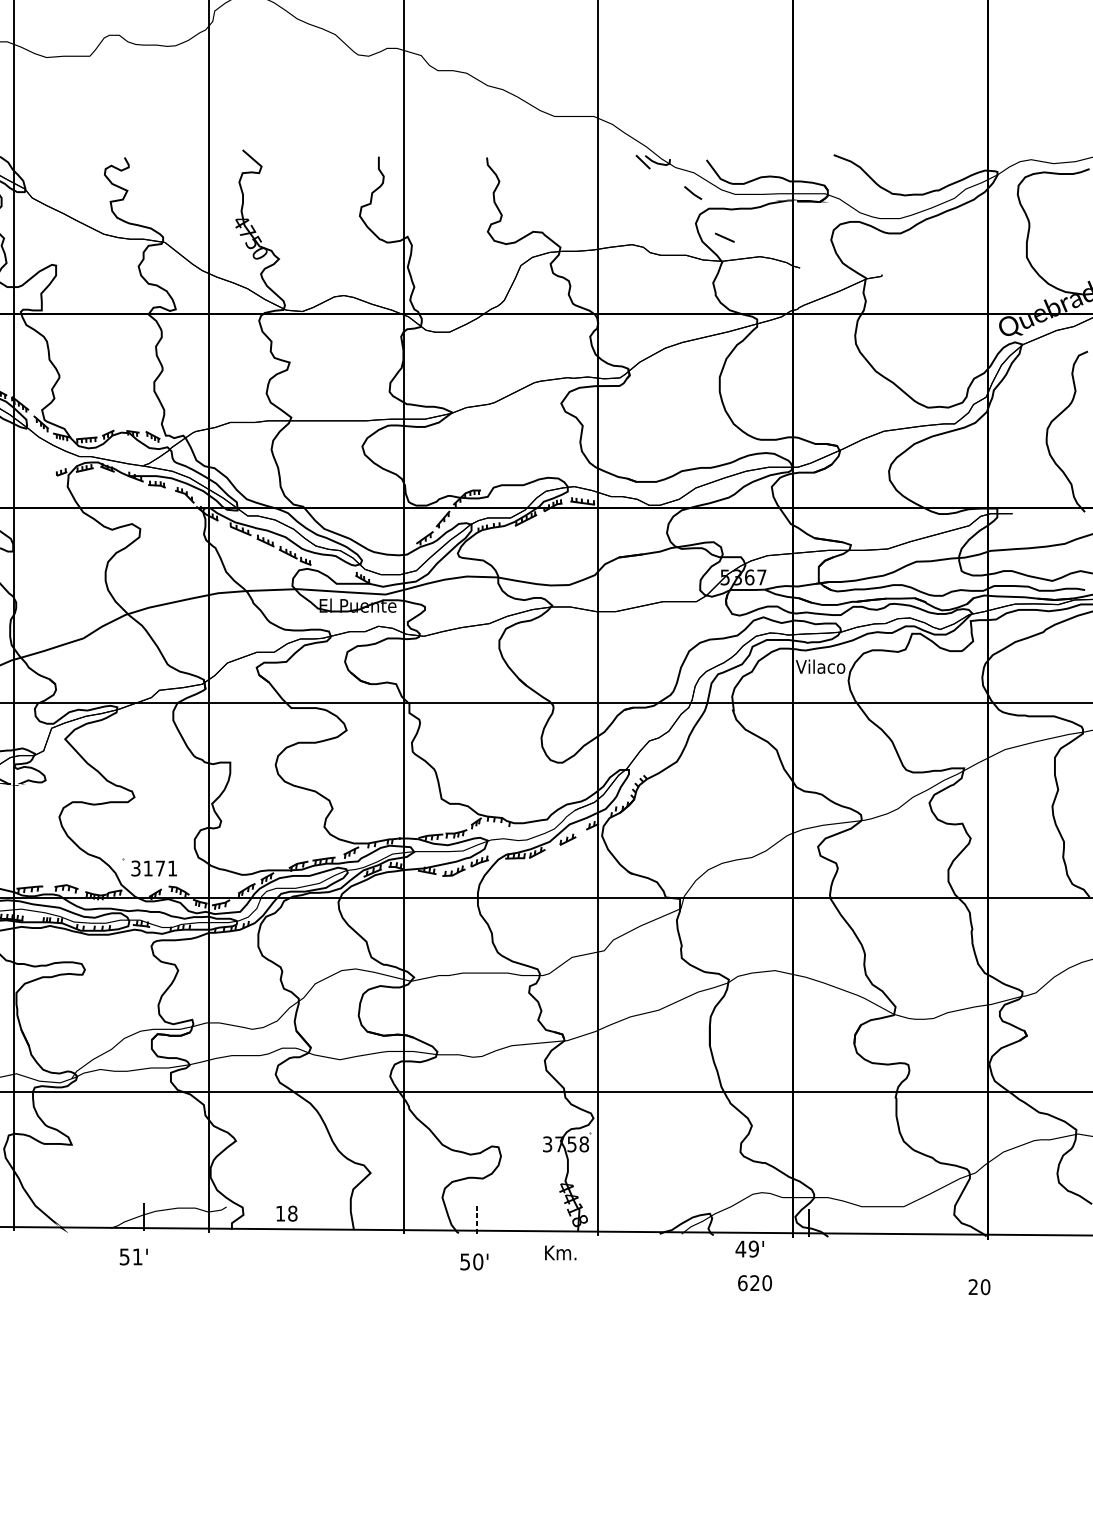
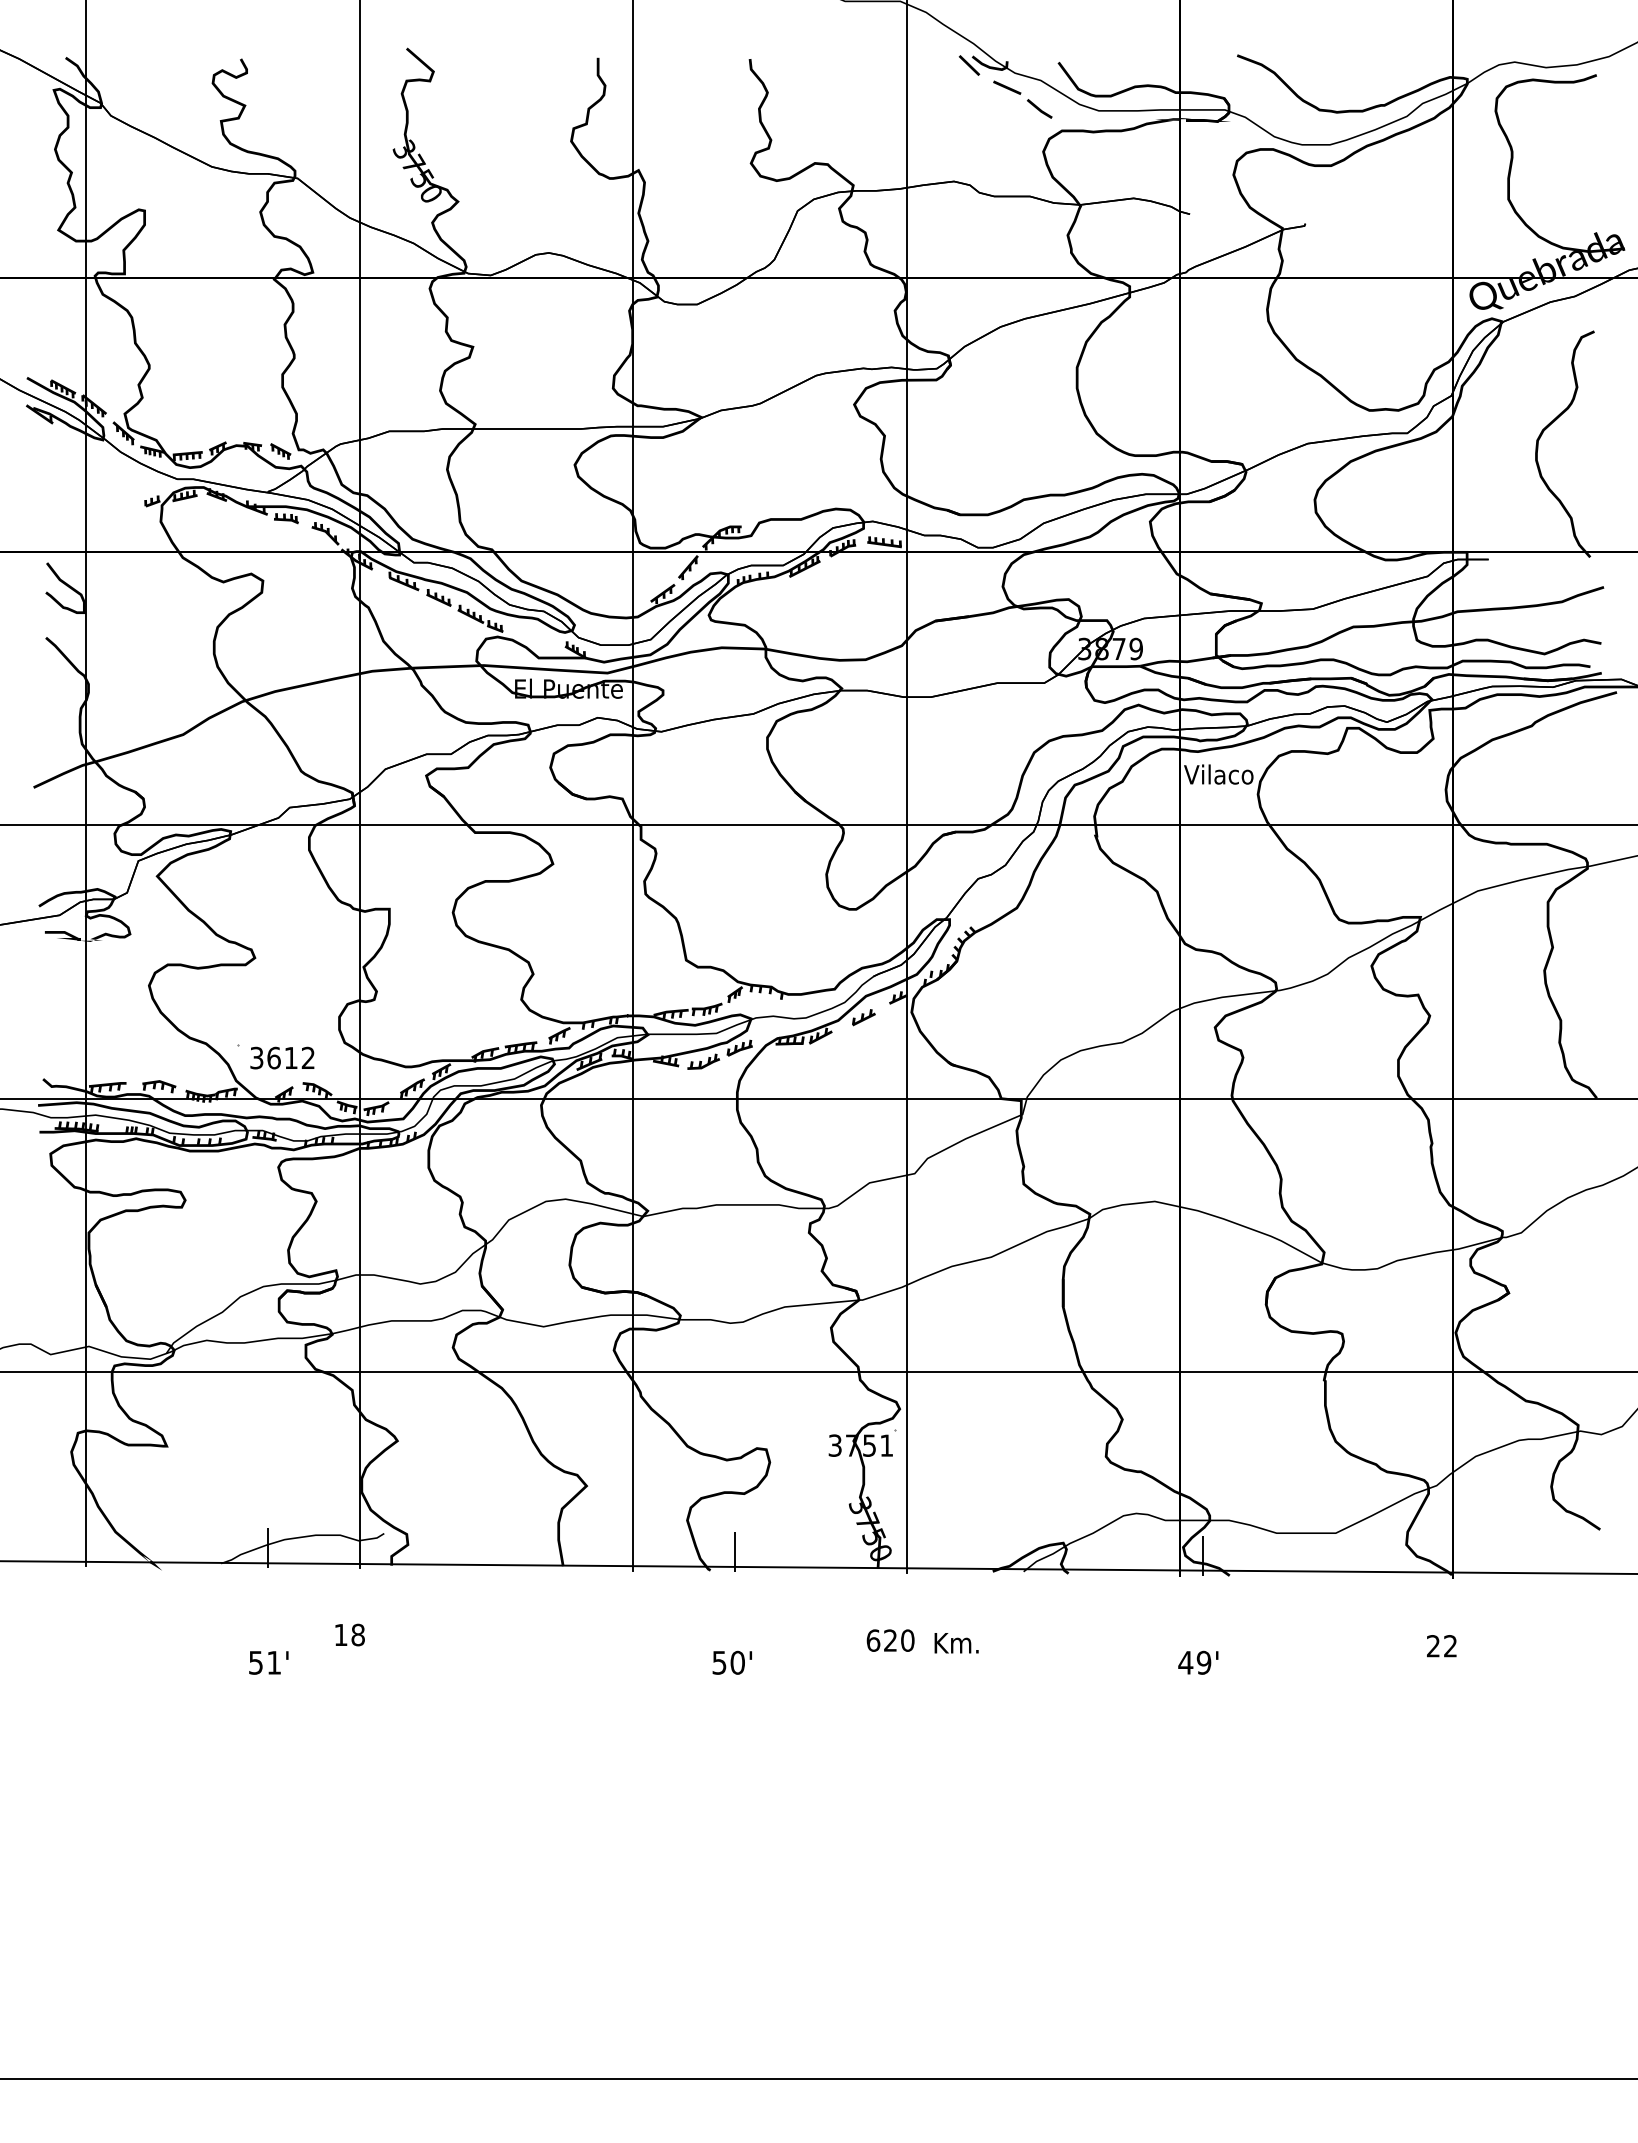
text: (241, 221) -> (404, 148), 4750 -> 3750
line: (725, 237) -> (1007, 87), moved
text: (743, 577) -> (1110, 648), 5367 -> 3879
text: (159, 868) -> (290, 1057), 3171 -> 3612
text: (584, 1144) -> (886, 1445), 3758 -> 3751
text: (572, 1203) -> (869, 1528), 4418 -> 3750
text: (286, 1213) -> (349, 1634), moved
line: (476, 1219) -> (735, 1551), dashed -> solid
text: (749, 1248) -> (1198, 1662), moved
text: (560, 1253) -> (956, 1643), moved
text: (133, 1256) -> (268, 1662), moved
text: (473, 1261) -> (731, 1662), moved
text: (754, 1283) -> (890, 1640), moved
text: (985, 1287) -> (1450, 1646), 20 -> 22

